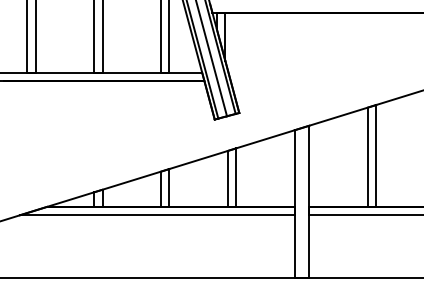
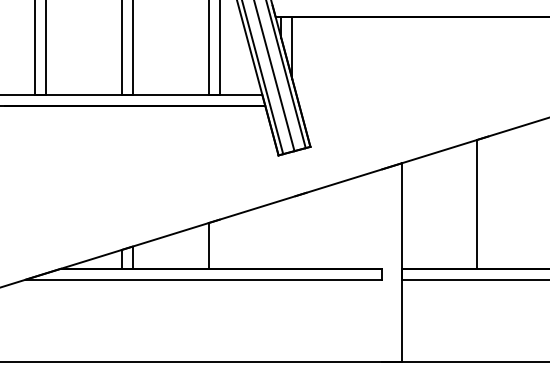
line: (376, 155) -> (488, 202), removed
line: (236, 177) -> (306, 230), removed
line: (227, 178) -> (295, 232), removed
line: (169, 187) -> (219, 243), removed
line: (294, 204) -> (382, 265), removed

